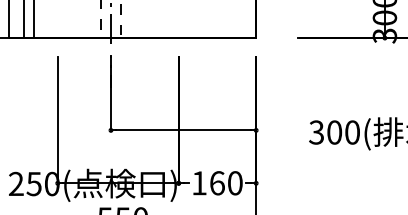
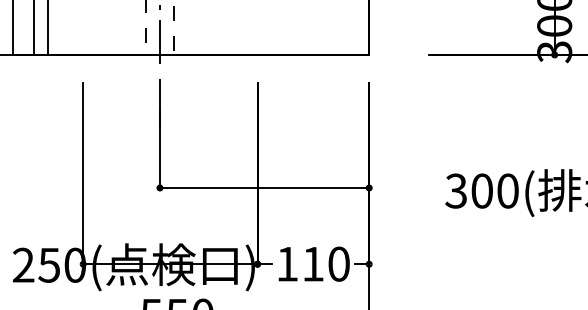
text: (217, 183) -> (313, 264), 160 -> 110

